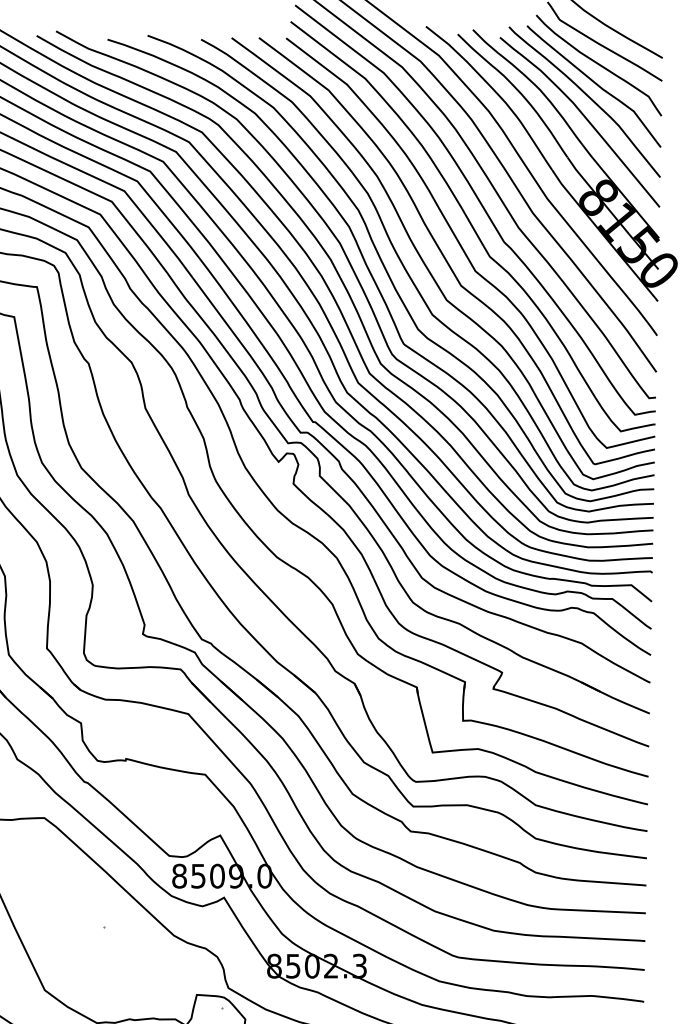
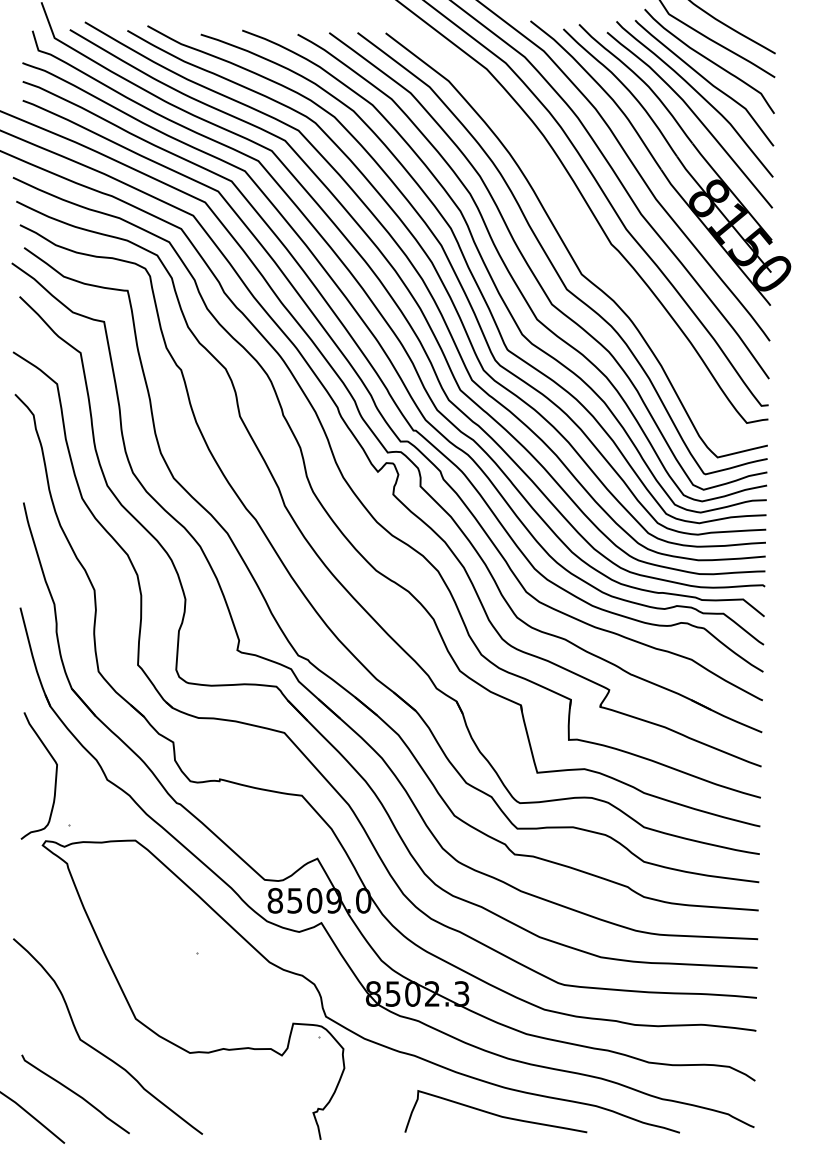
curve: (473, 226) -> (579, 228), removed

